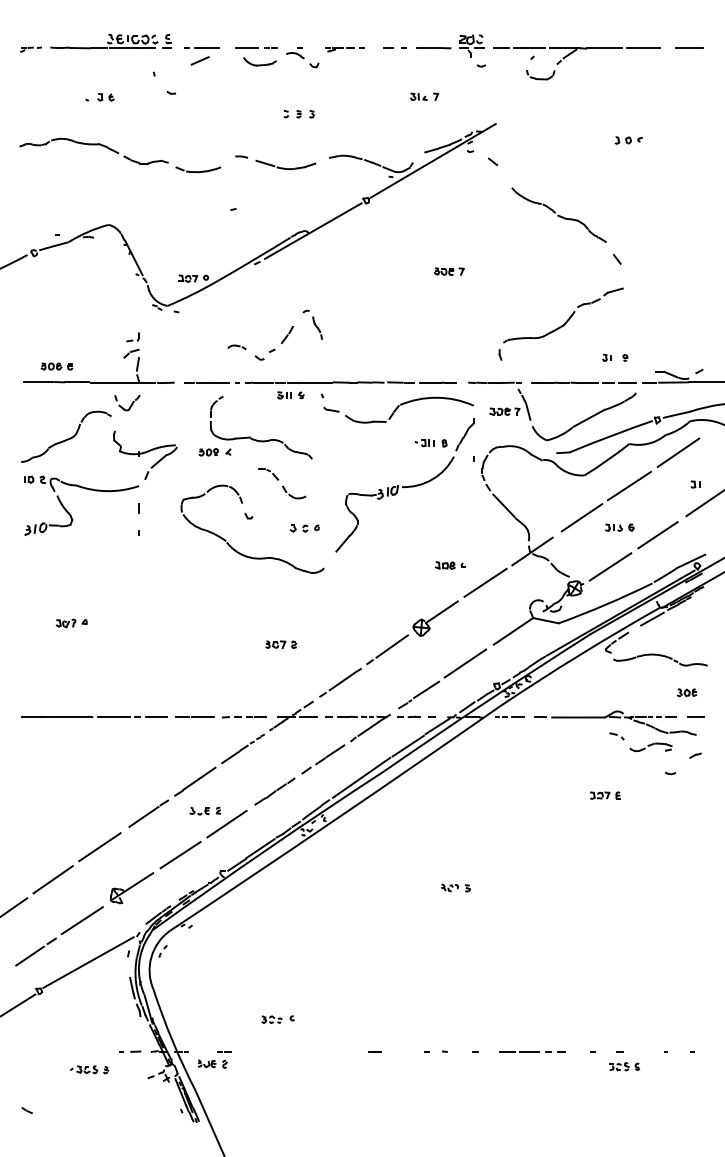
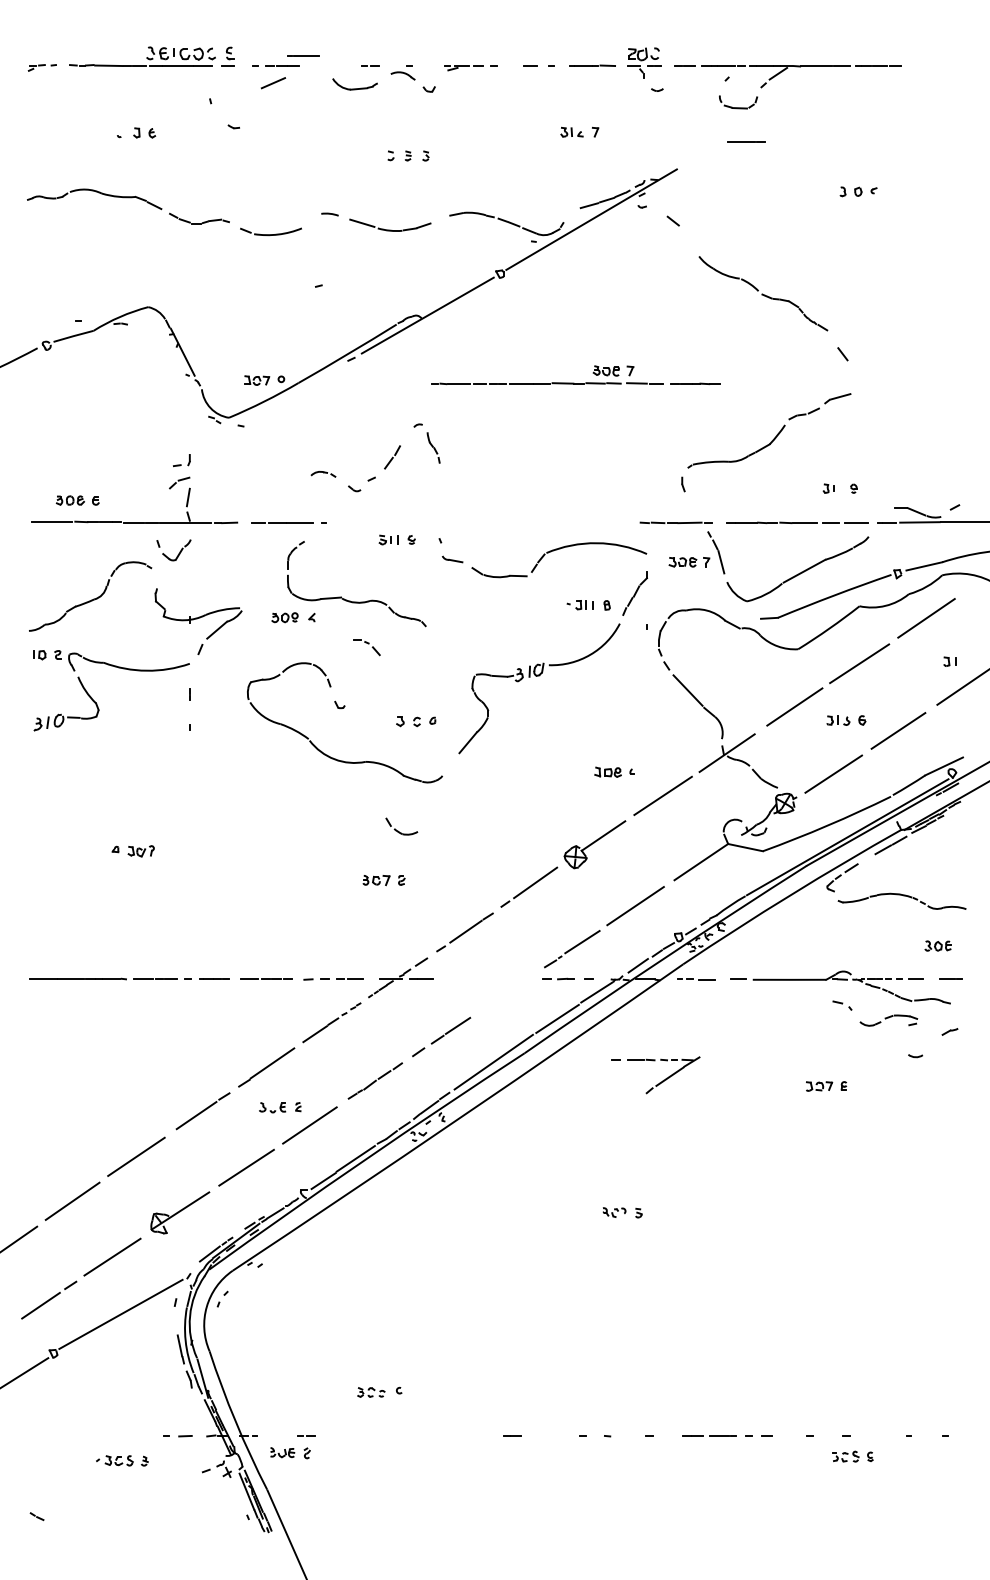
line: (247, 47) -> (303, 55), moved
line: (689, 47) -> (746, 141), moved
part: (350, 382) -> (575, 383), moved
part: (294, 492) -> (401, 826), moved
part: (65, 623) -> (140, 851), moved
part: (360, 733) -> (659, 1082), moved

